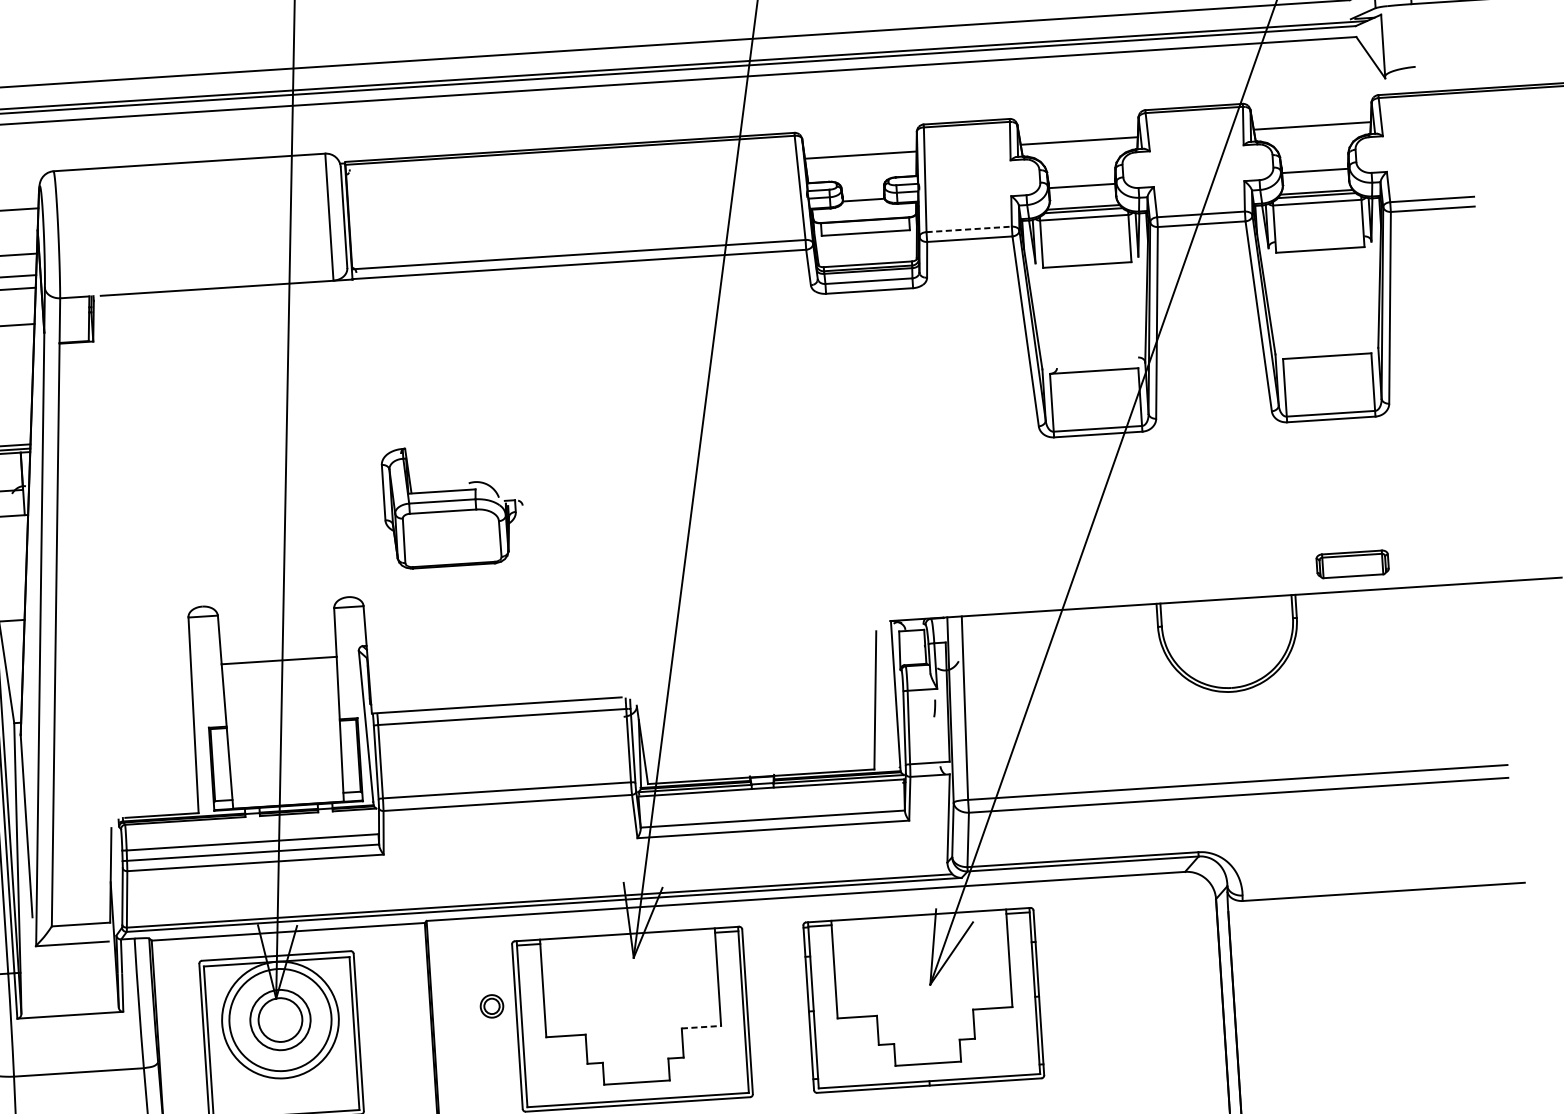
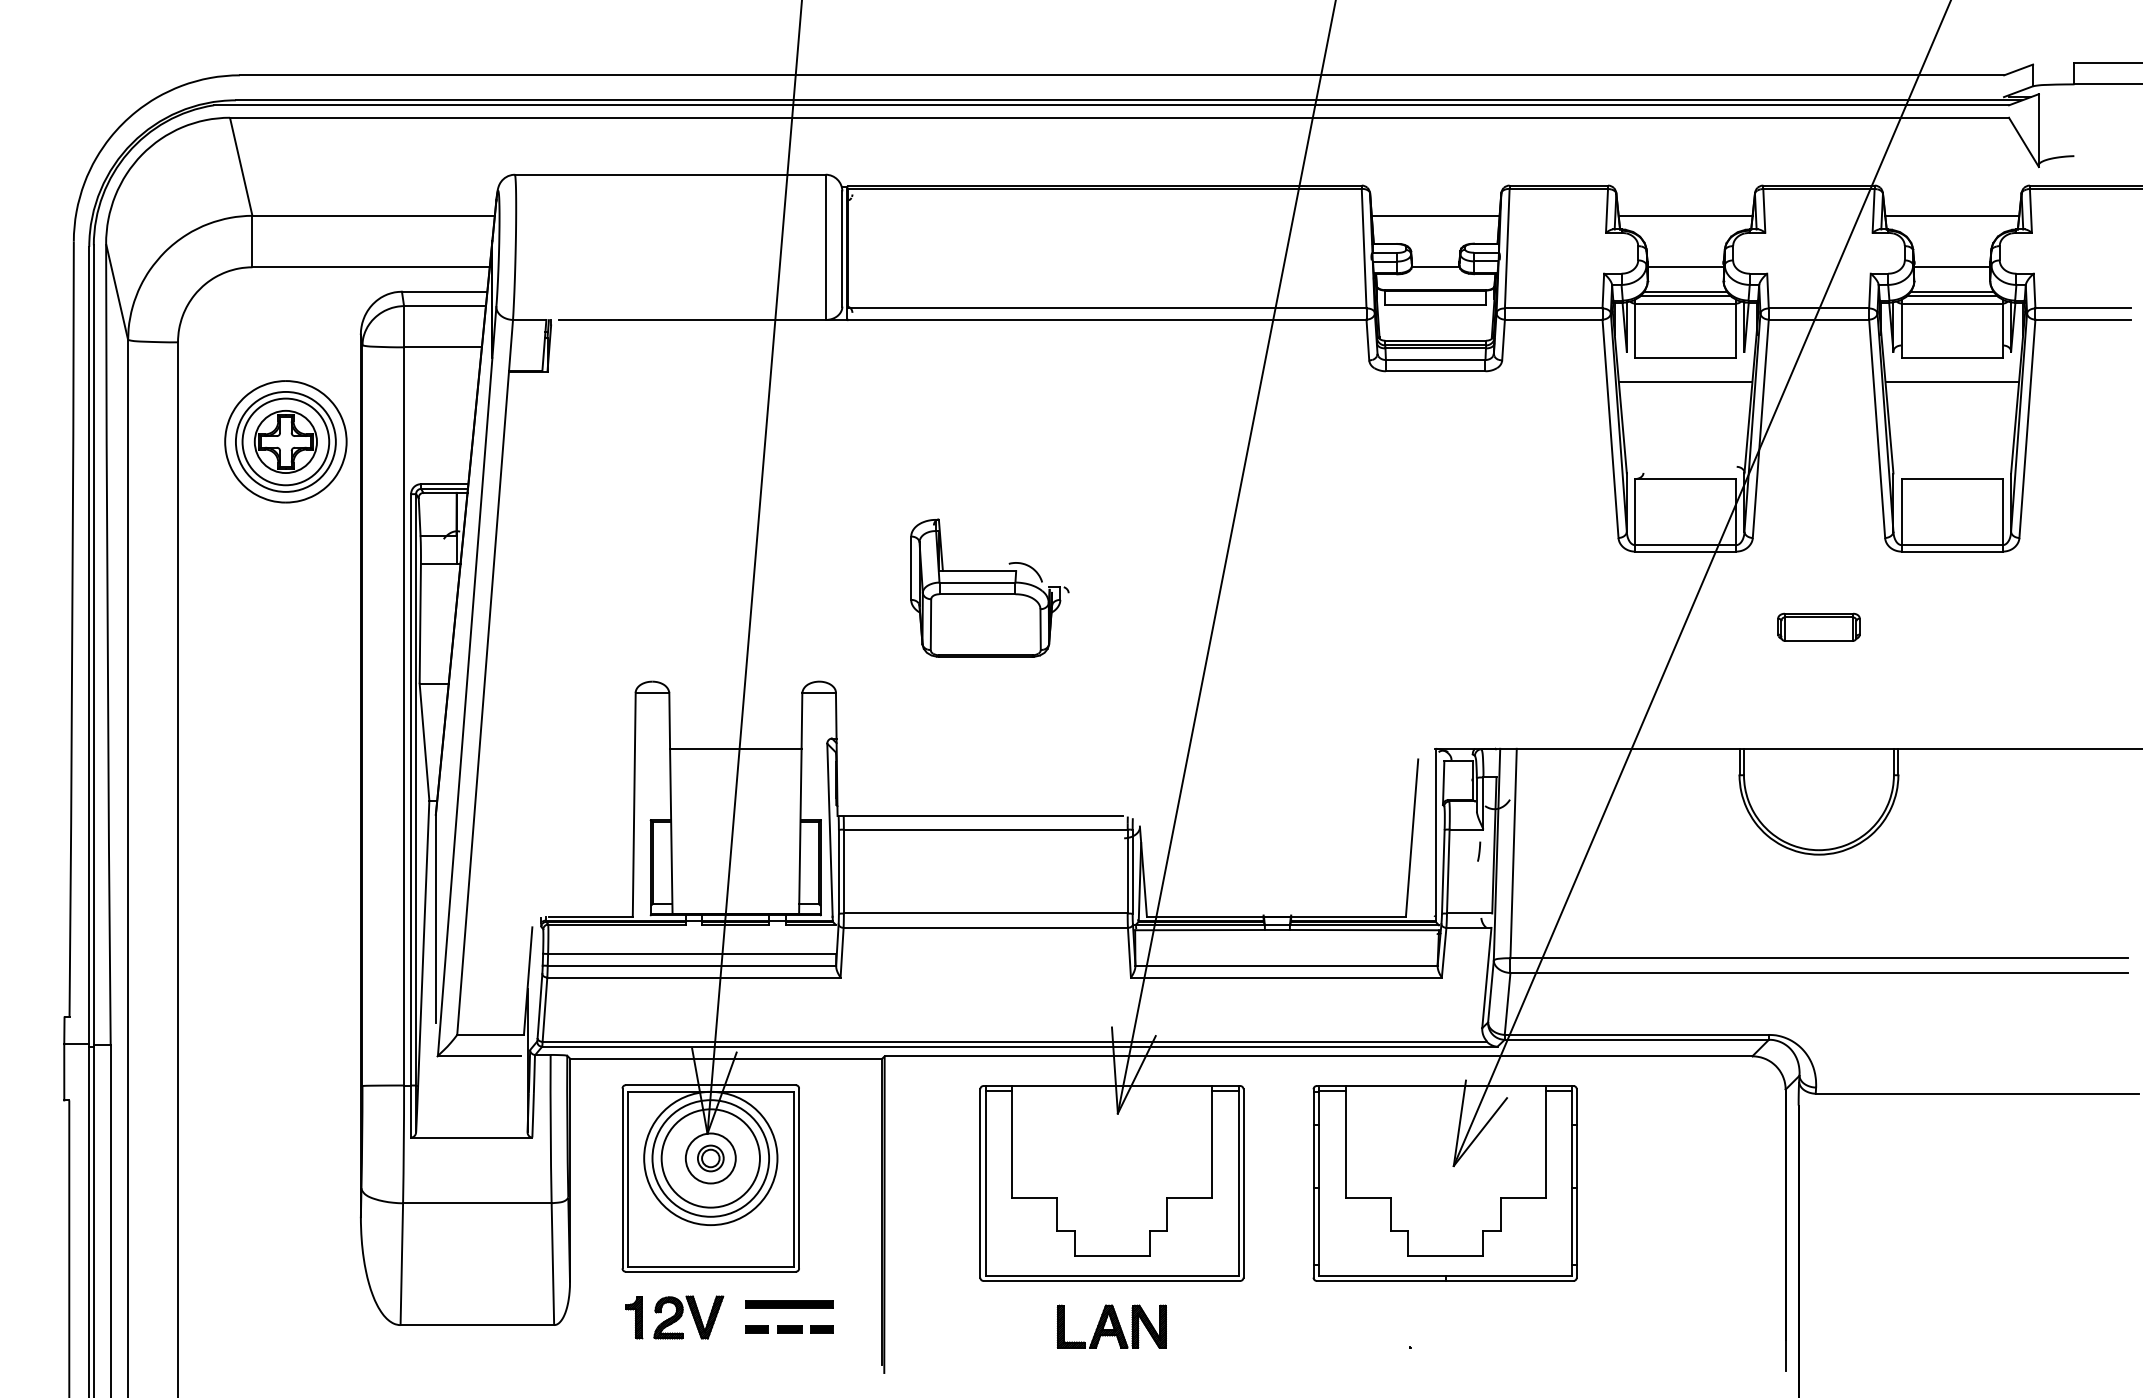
line: (969, 229) -> (1553, 308), dashed -> solid
line: (1321, 271) -> (1952, 382), added
line: (1088, 286) -> (1685, 382), added
part: (453, 505) -> (989, 587), moved
part: (1352, 563) -> (1818, 626), moved
part: (491, 1006) -> (710, 1158), moved
circle: (280, 1020) -> (710, 1158), size x1.43
line: (701, 1027) -> (1190, 1197), dashed -> solid

